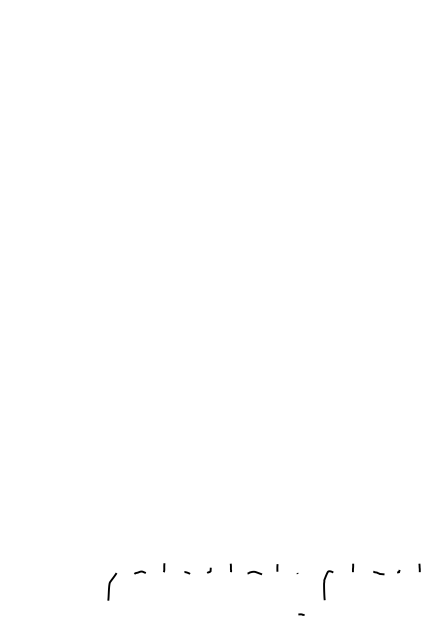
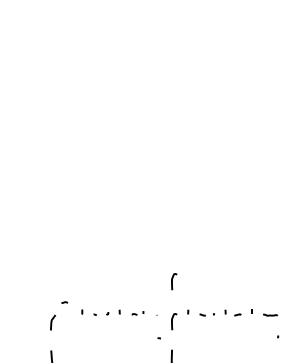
curve: (325, 513) -> (172, 281), added
part: (262, 570) -> (137, 313), size x0.7
curve: (139, 572) -> (64, 302), moved

